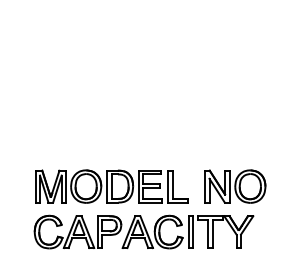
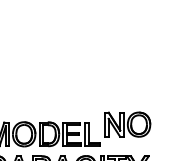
part: (235, 186) -> (127, 124), moved

